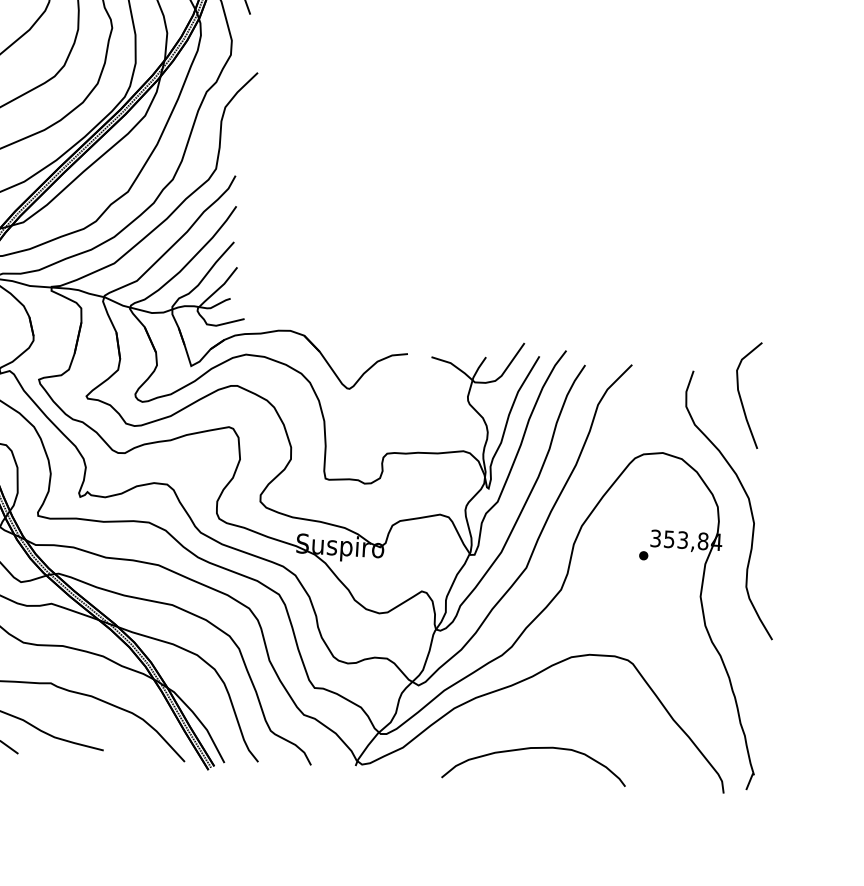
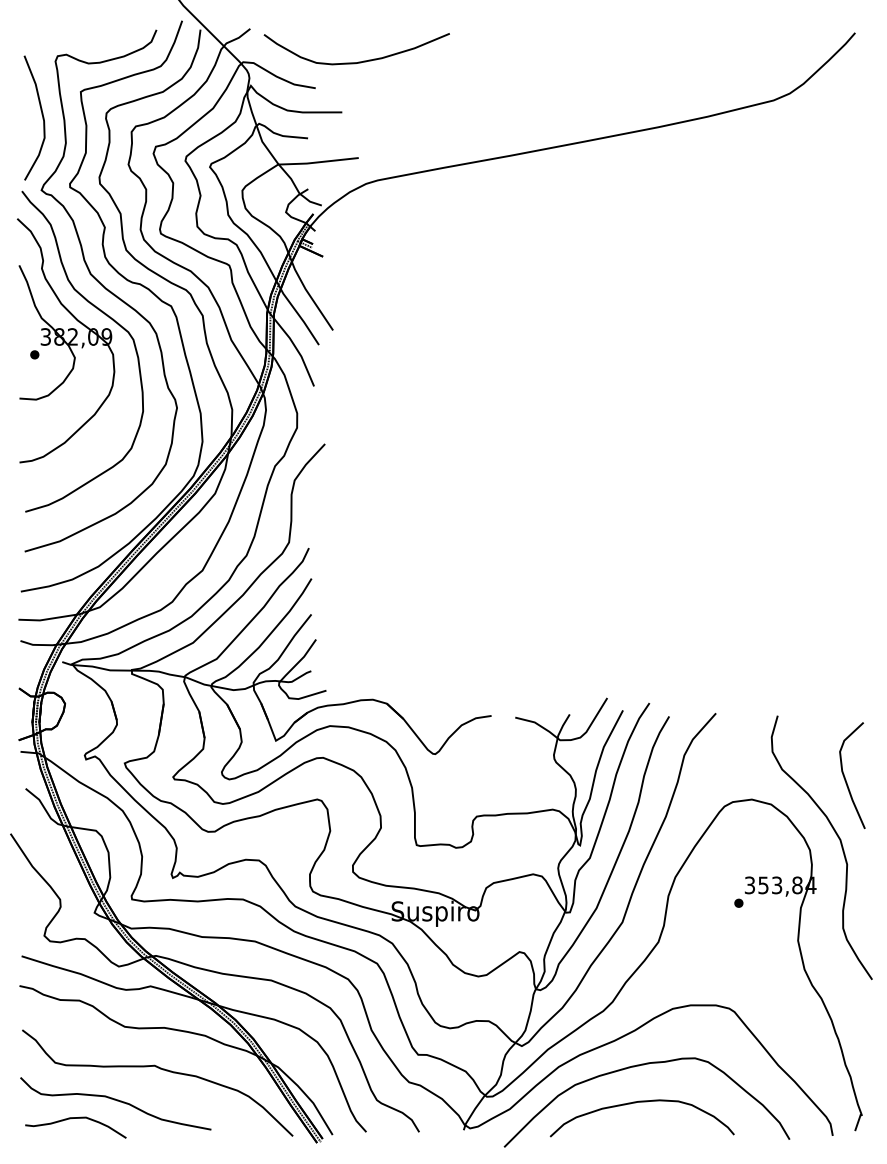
curve: (741, 395) -> (845, 776), moved
curve: (534, 712) -> (639, 1066), added

